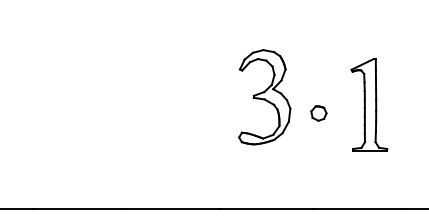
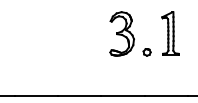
part: (263, 96) -> (121, 33), moved
part: (369, 104) -> (170, 33), moved

